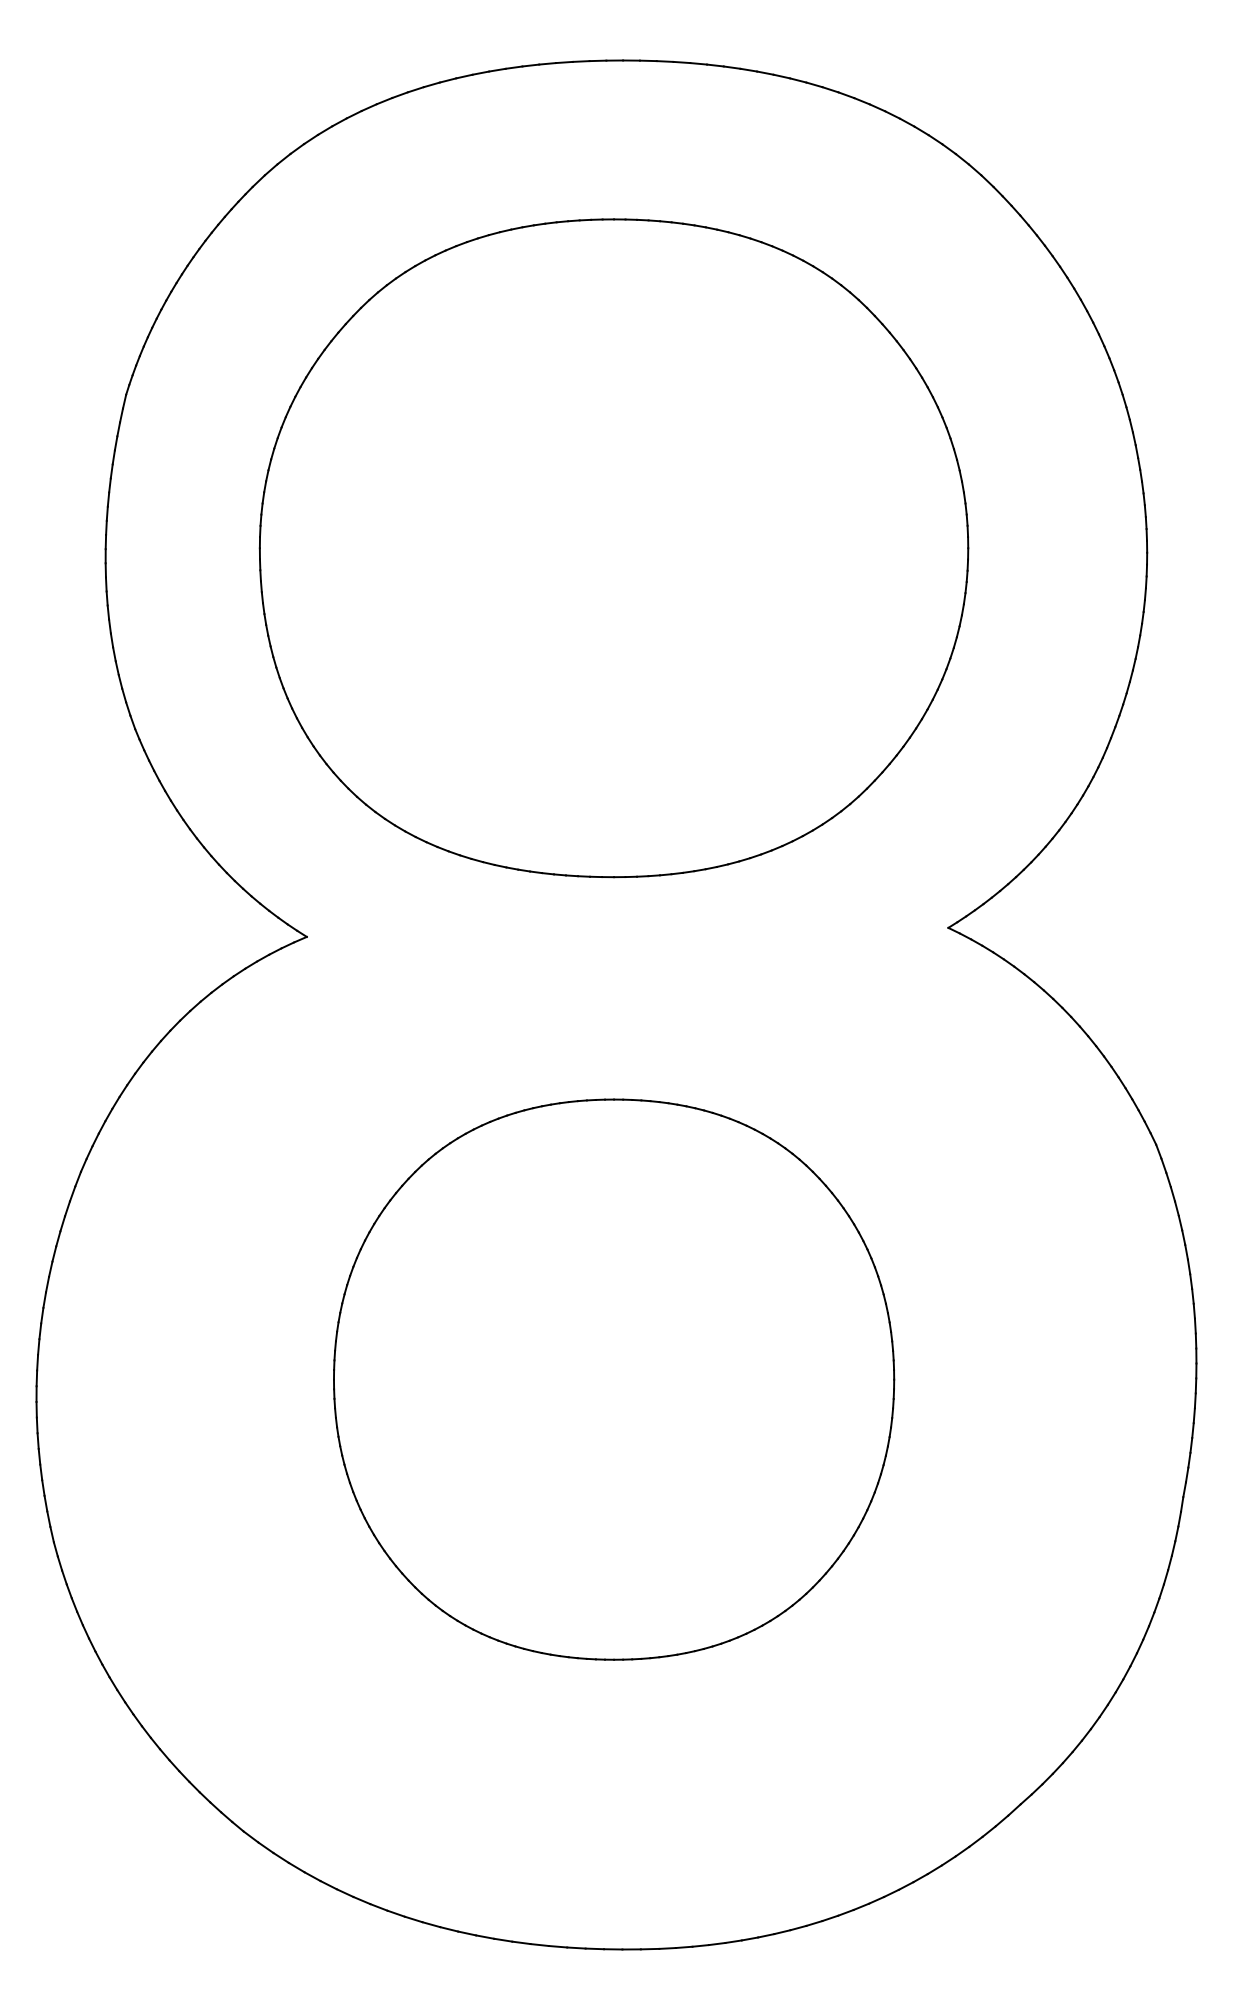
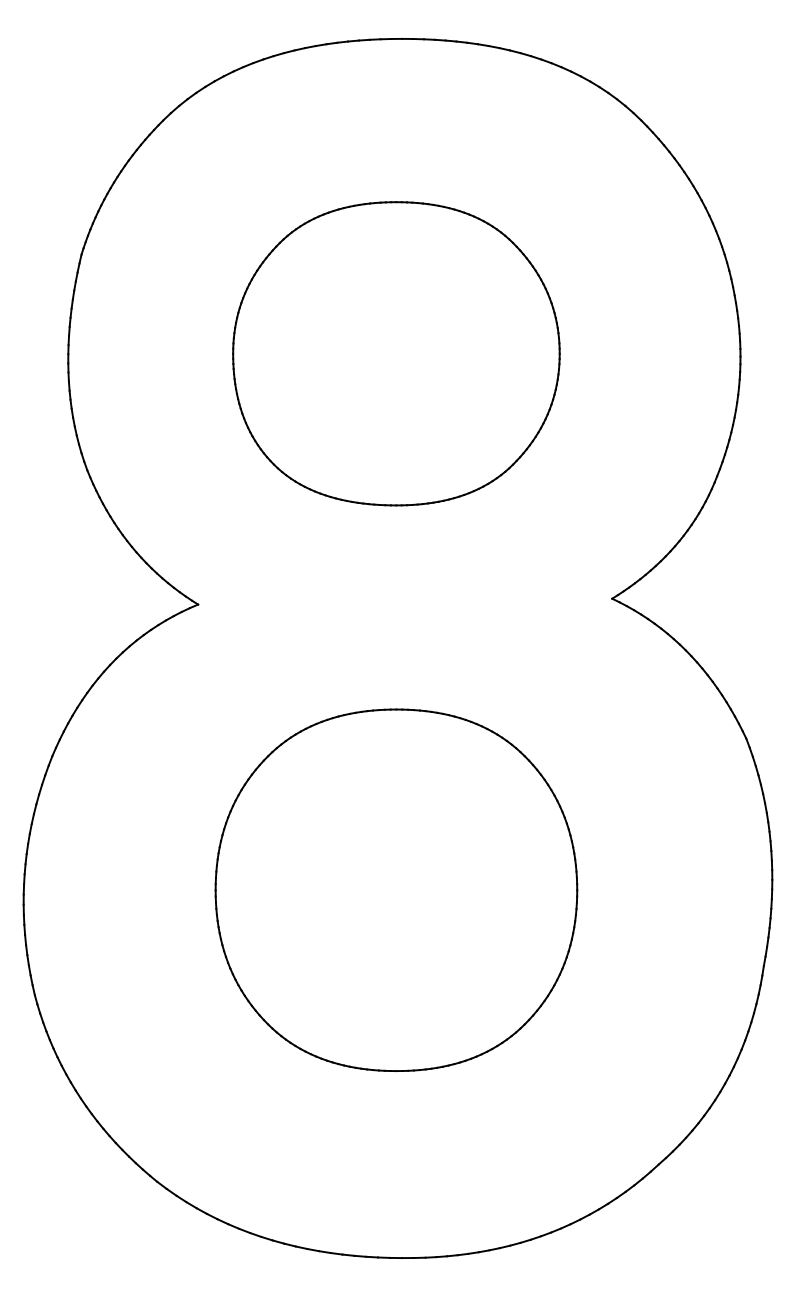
part: (614, 547) -> (396, 353), size x0.71

